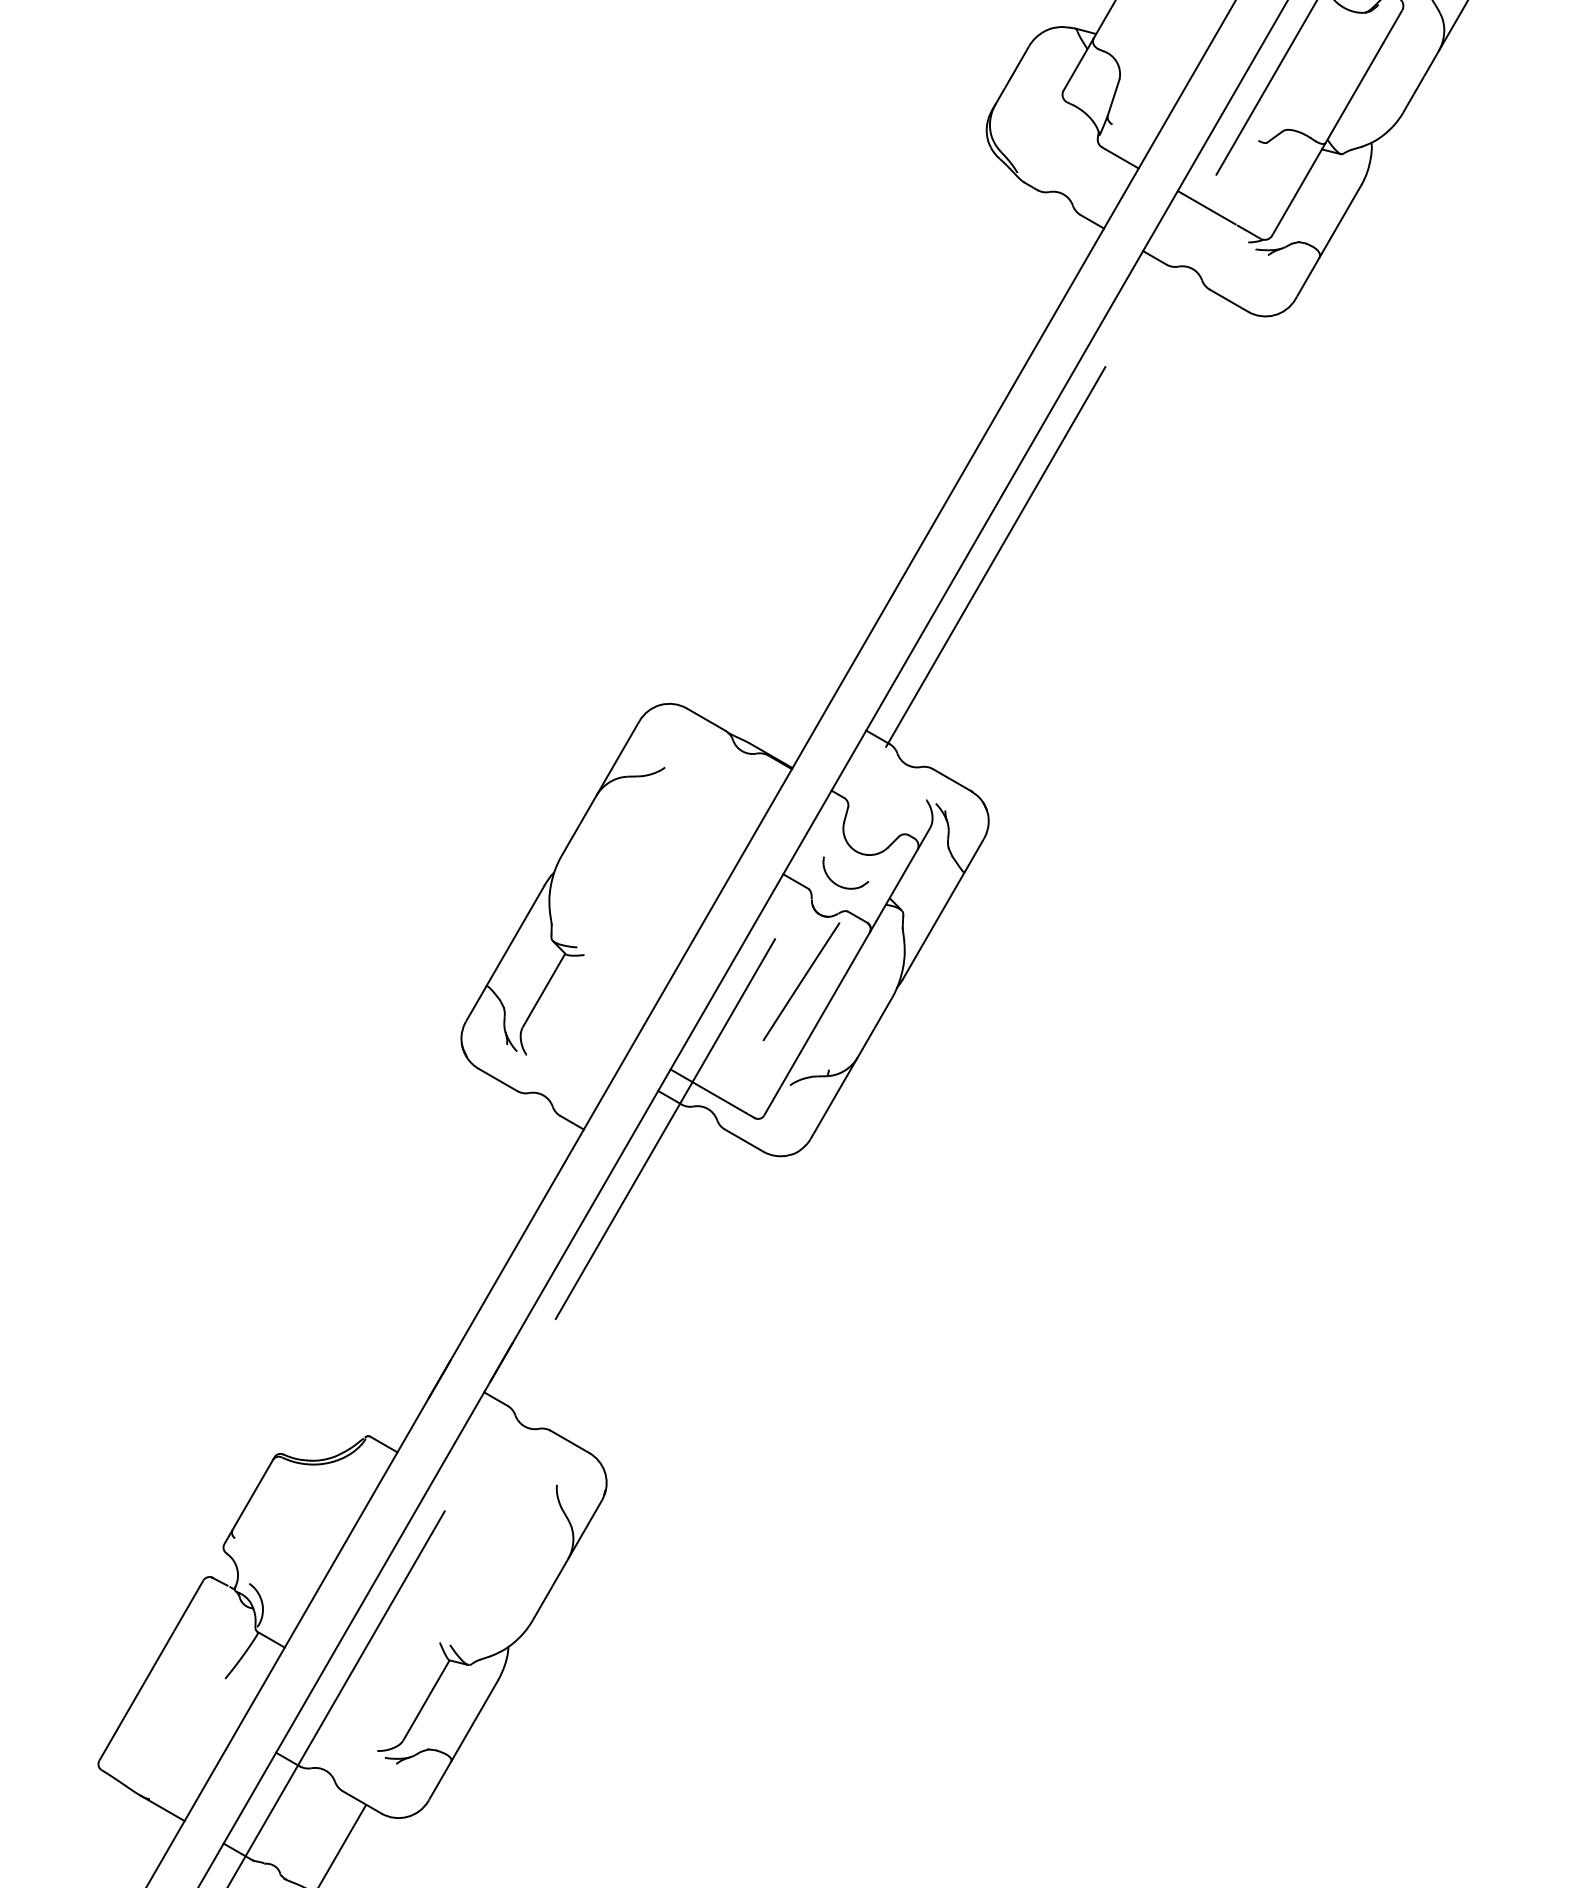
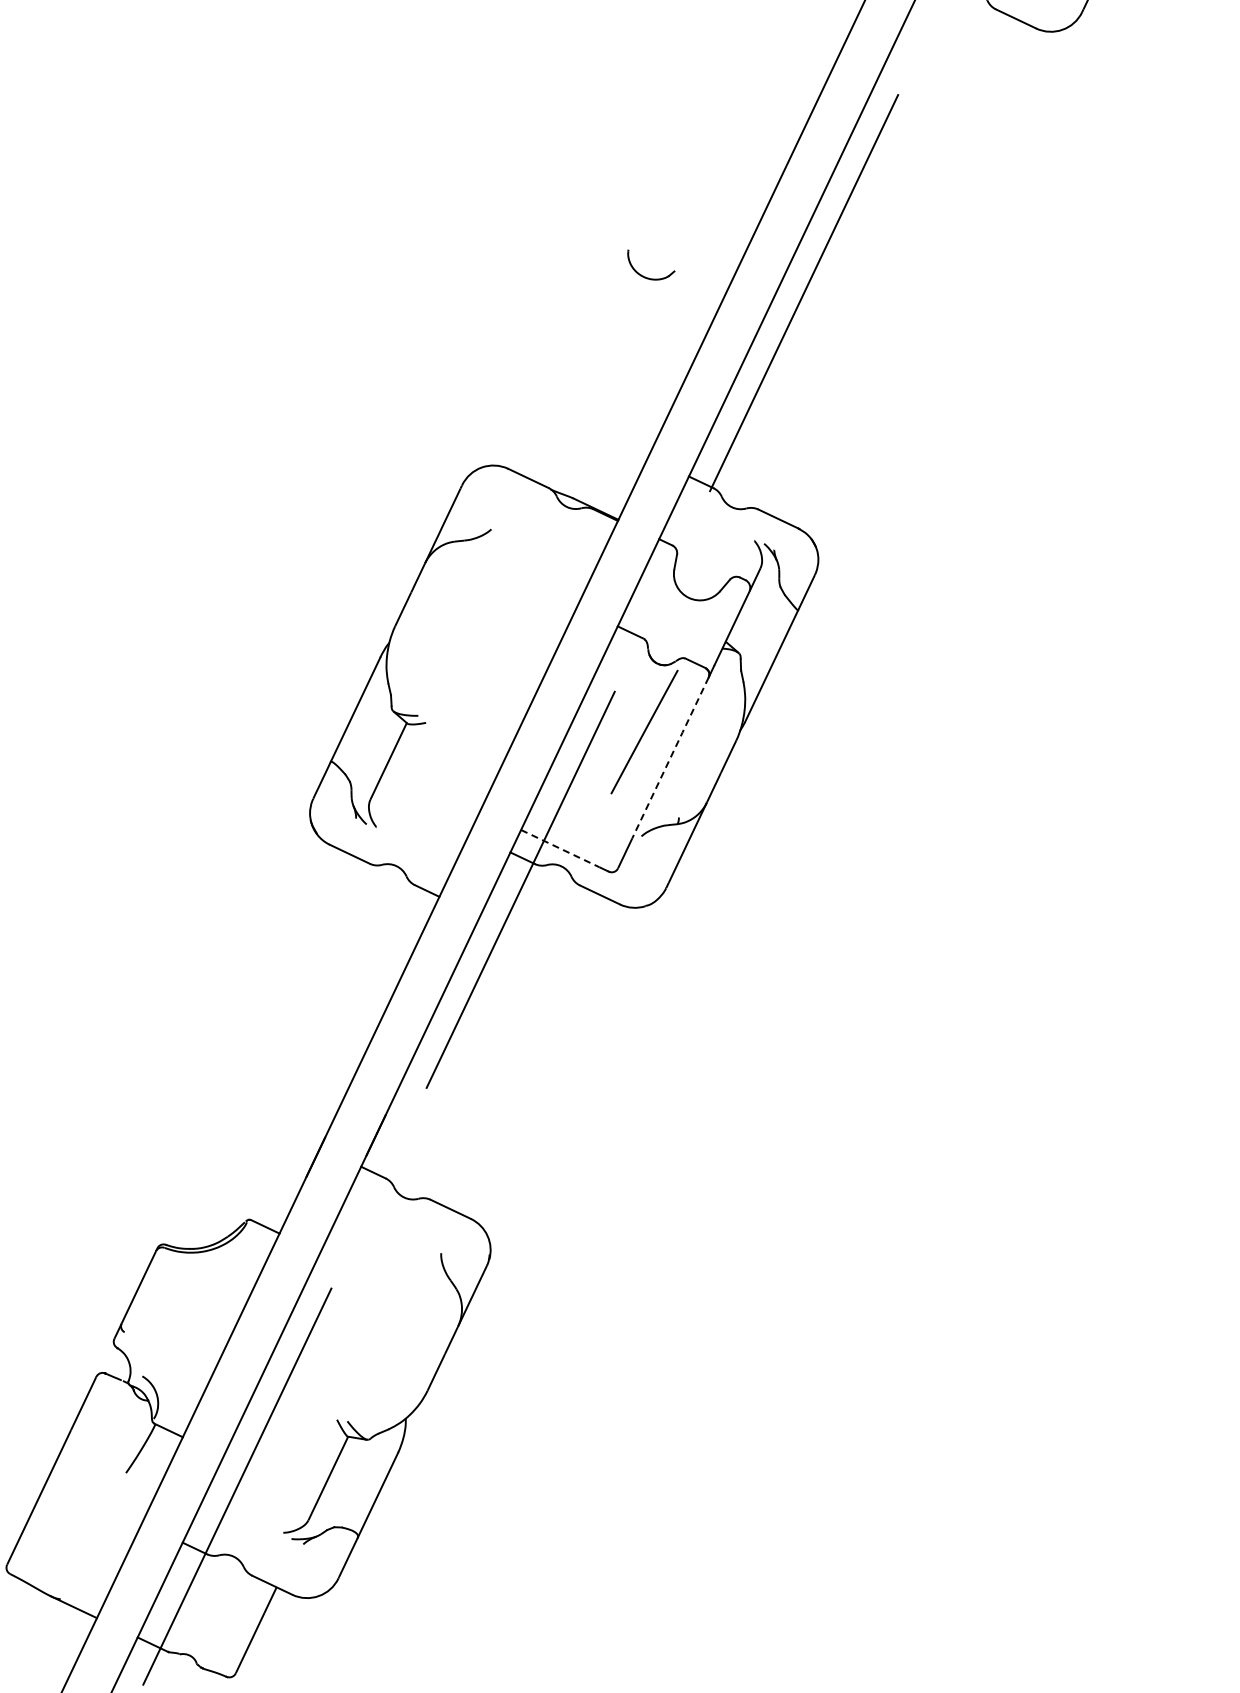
part: (838, 884) -> (644, 276), moved
line: (825, 1009) -> (670, 757), solid -> dashed
line: (708, 1091) -> (560, 848), solid -> dashed

